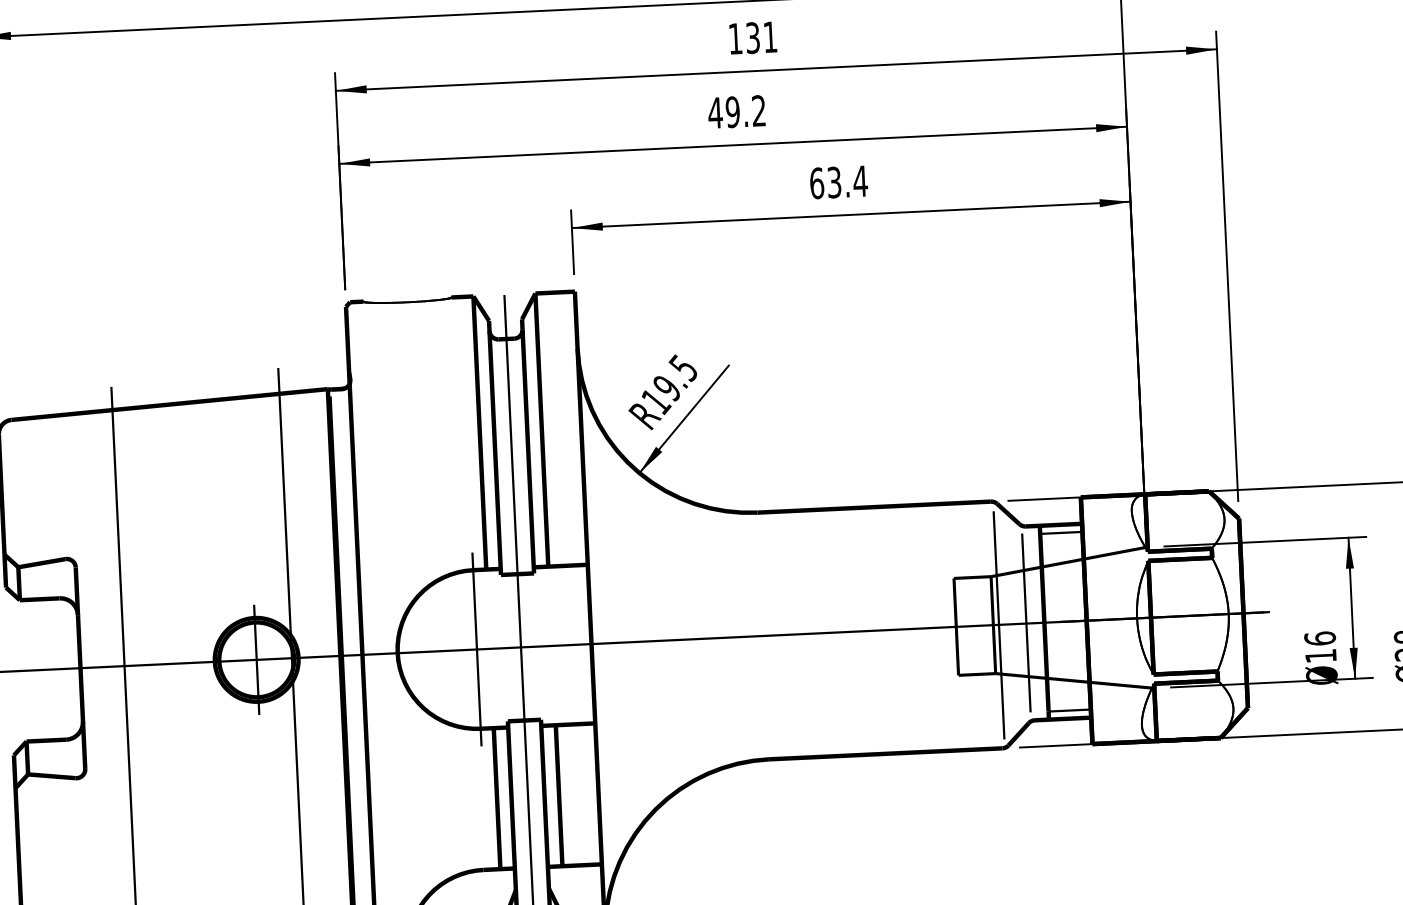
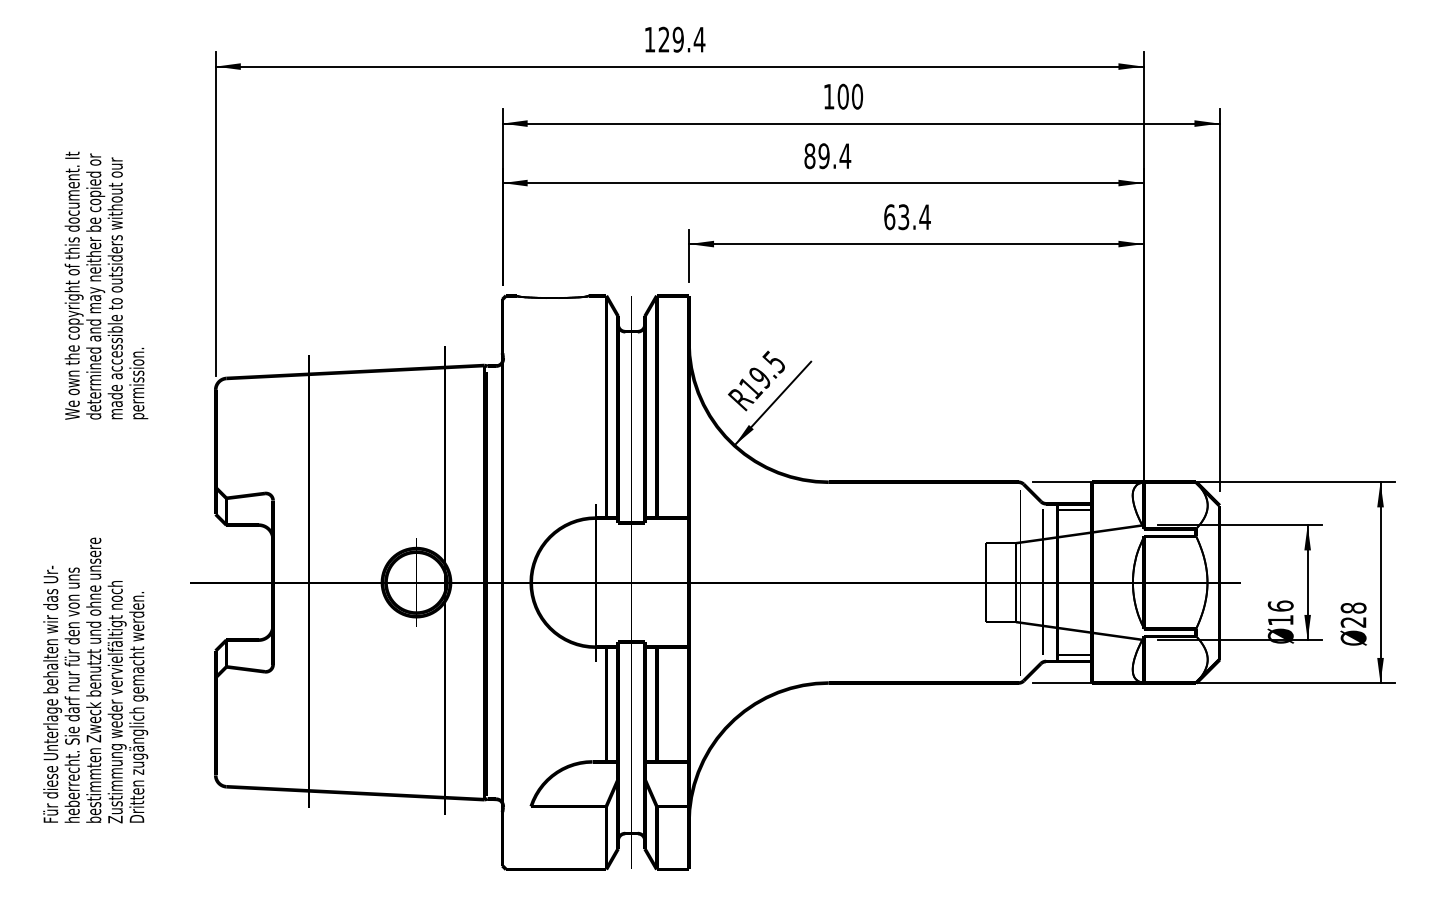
text: (761, 37) -> (850, 96), 131 -> 100
text: (737, 112) -> (827, 156), 49.2 -> 89.4

